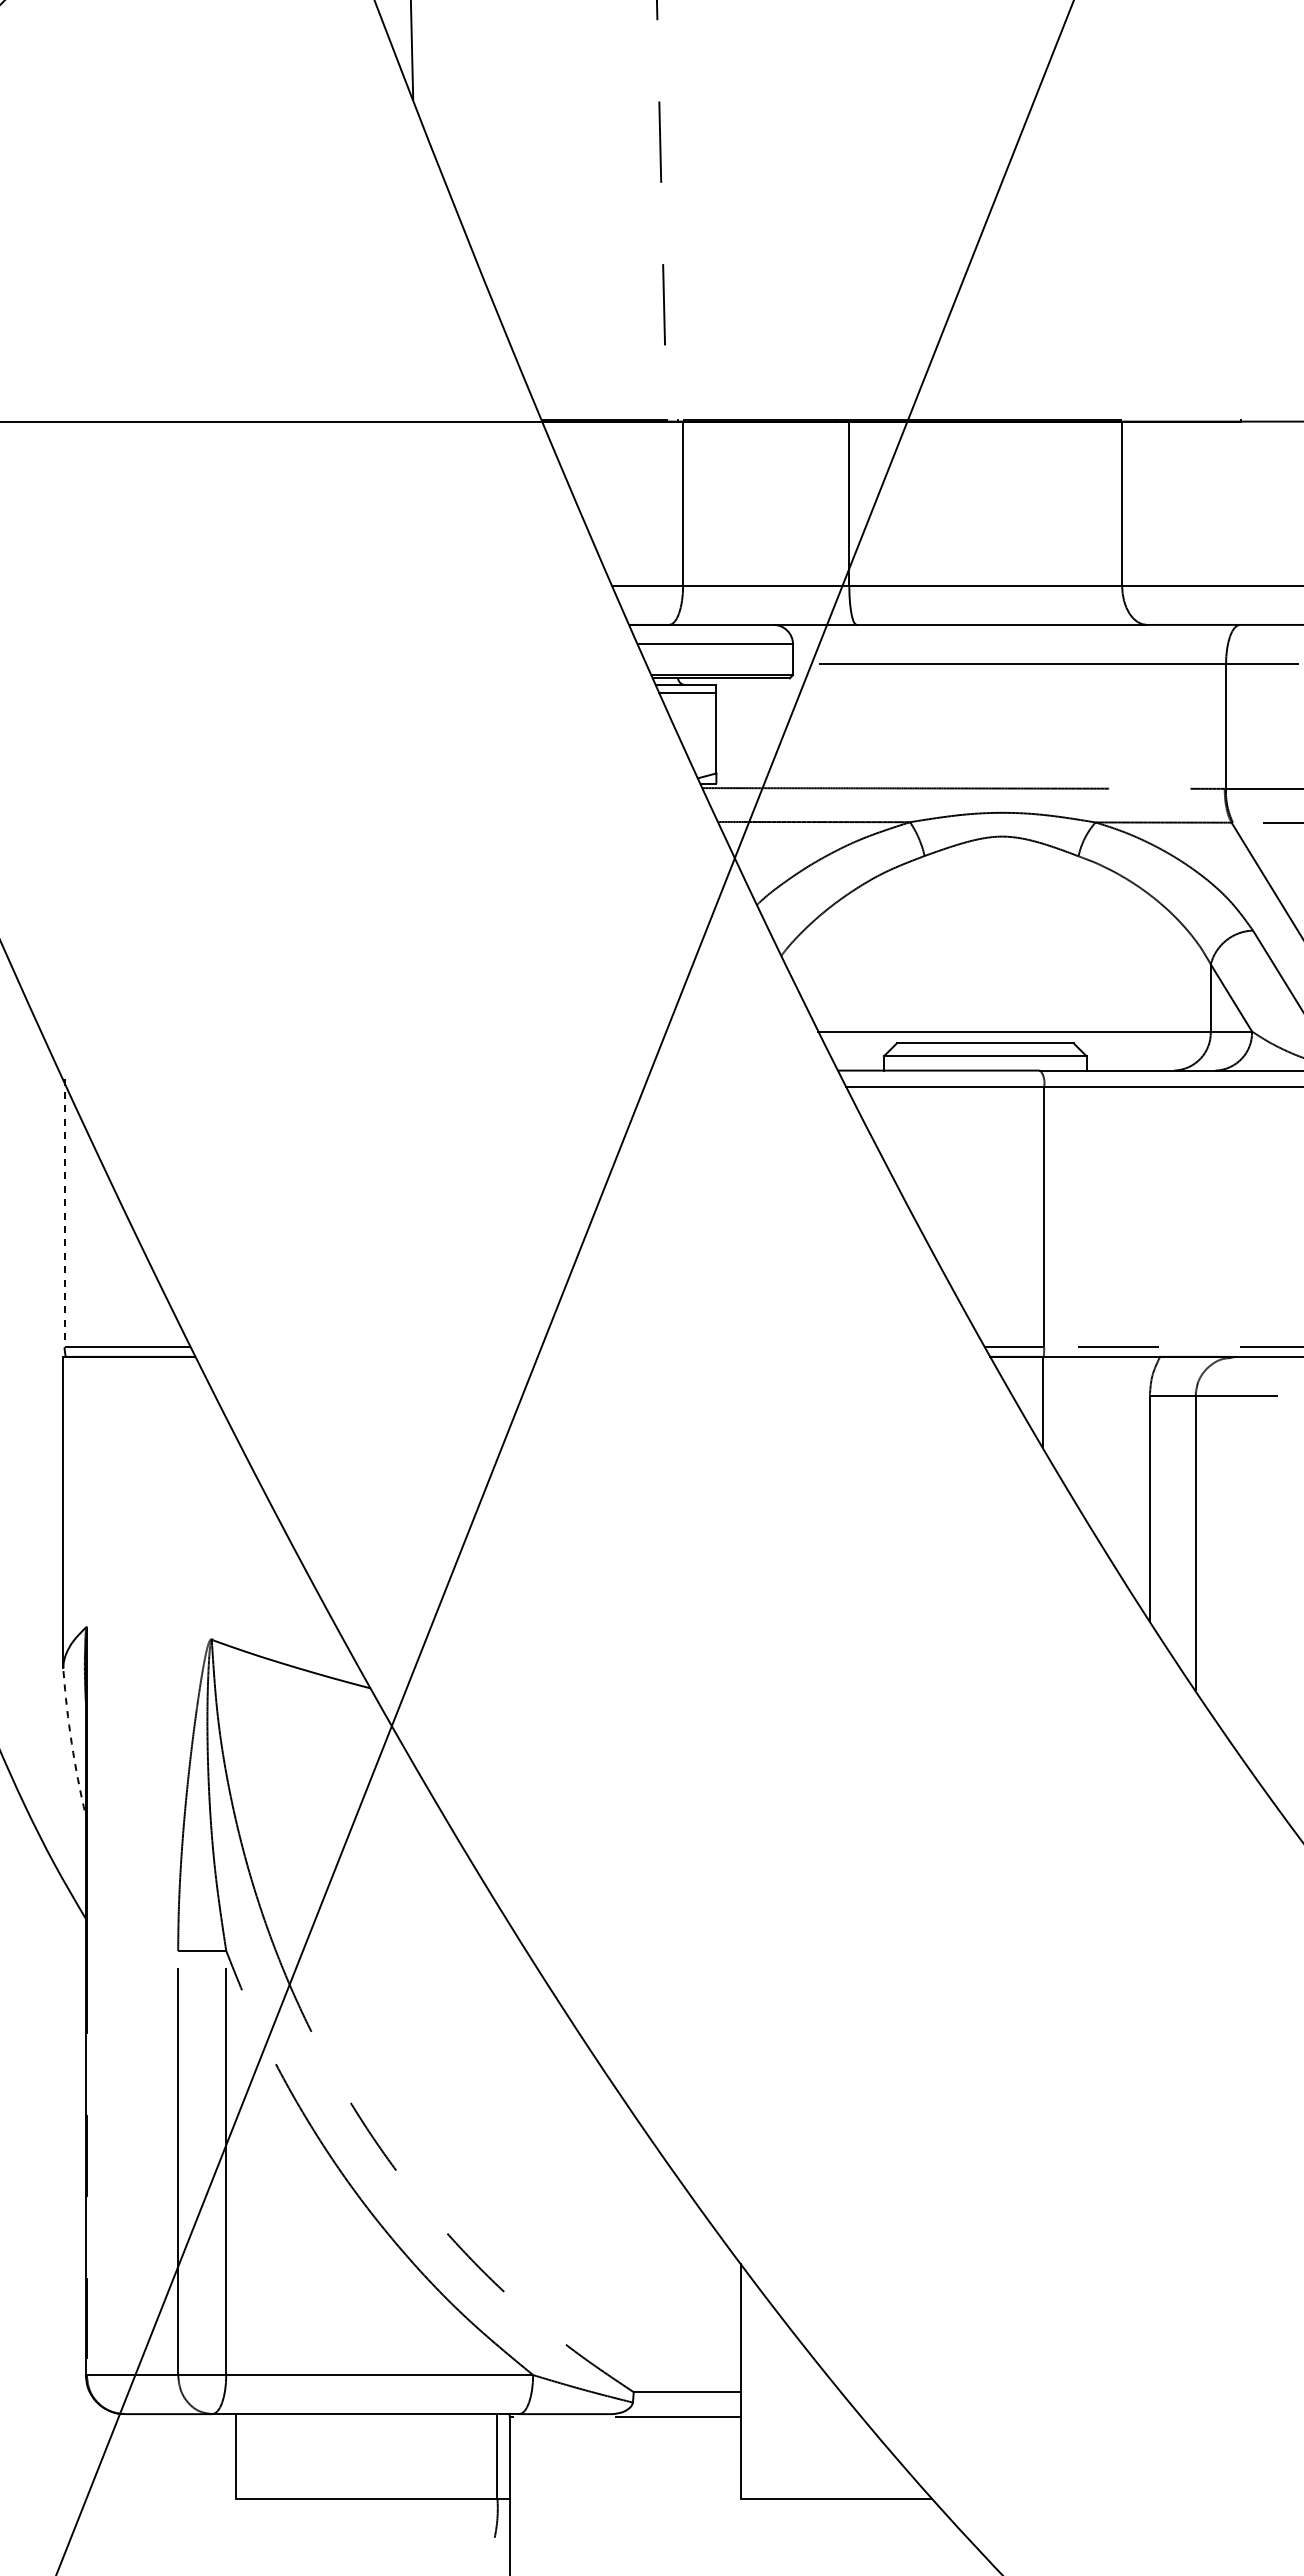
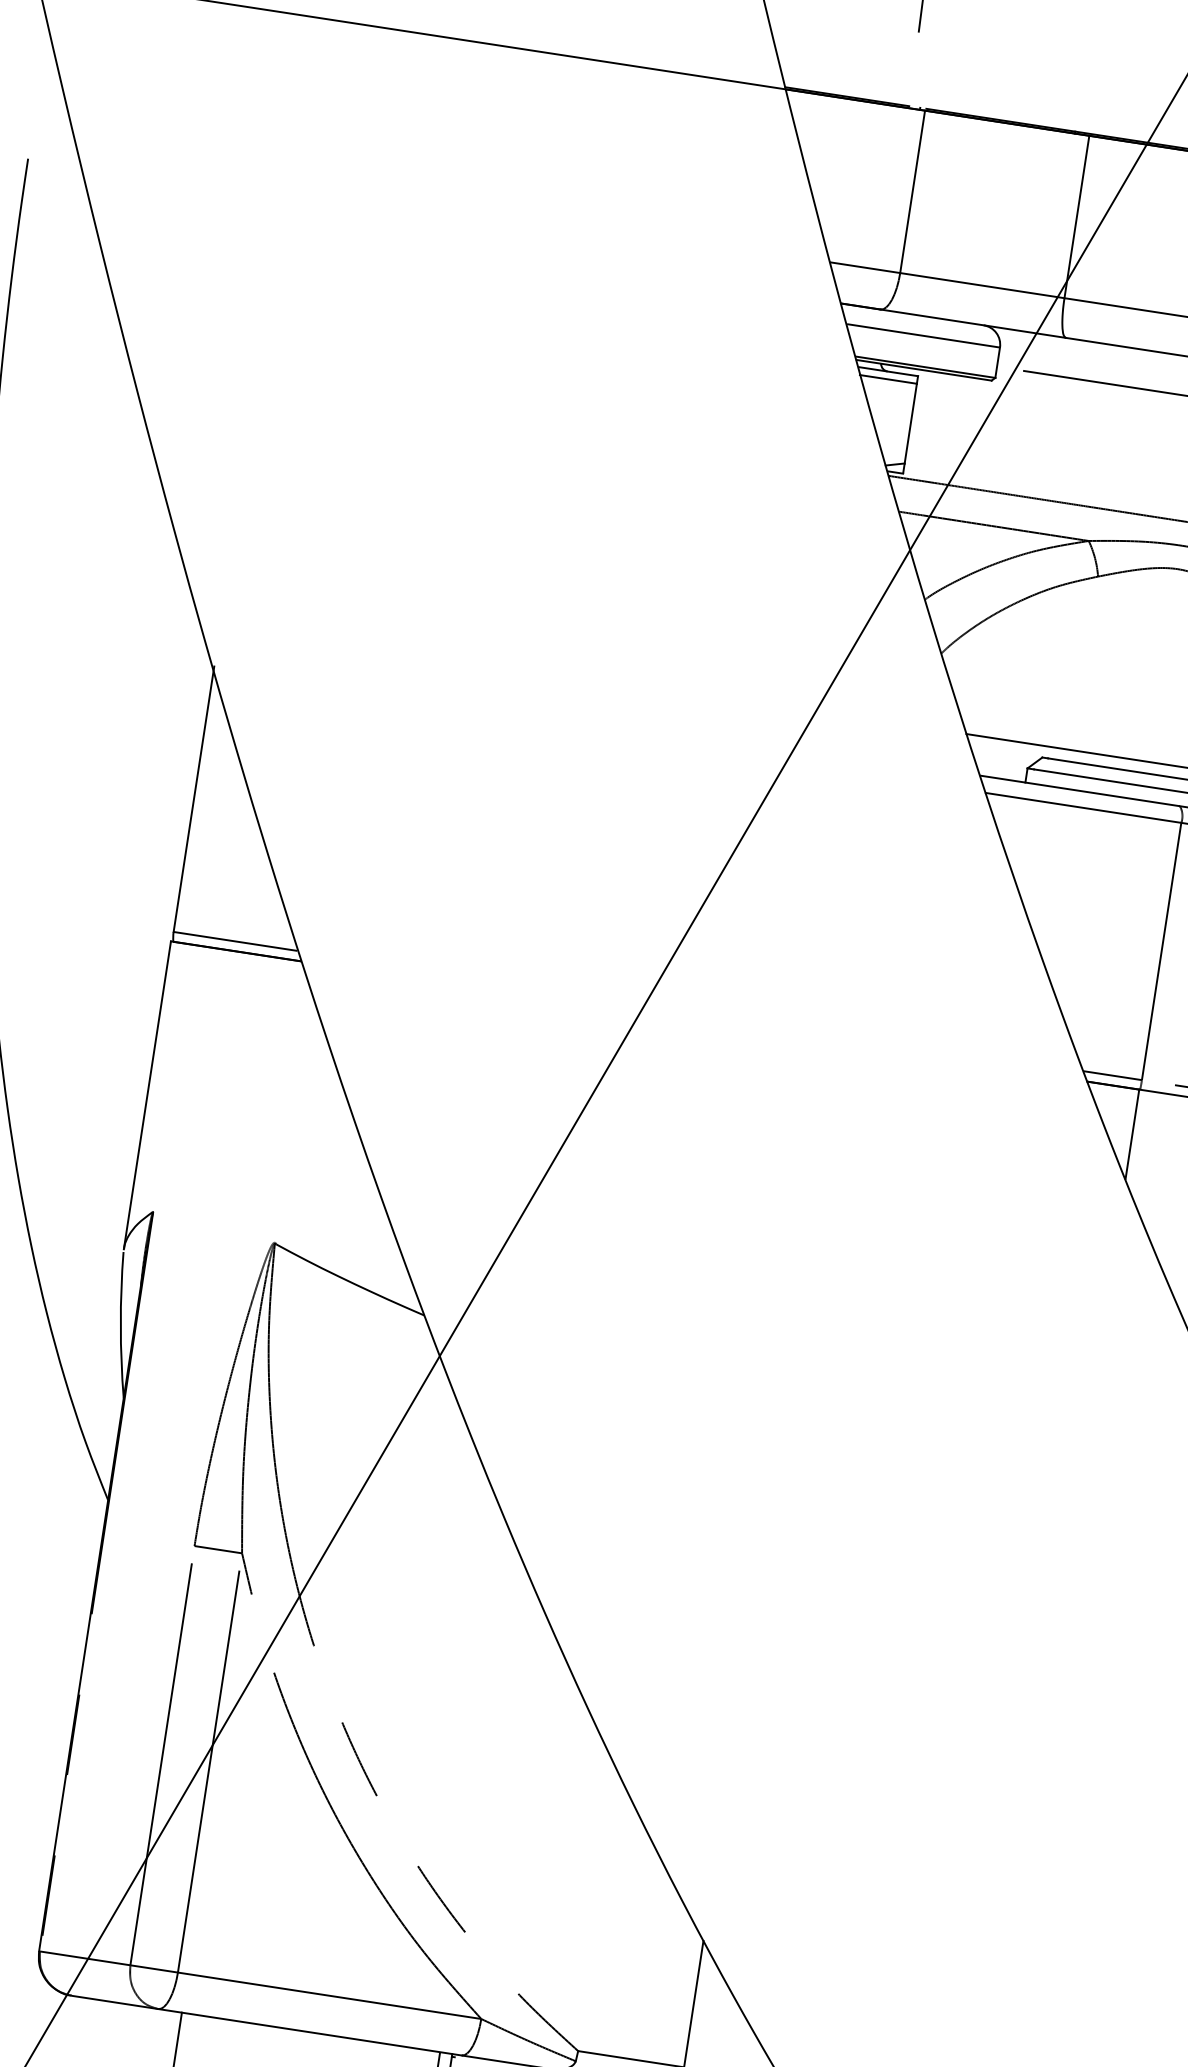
line: (64, 1213) -> (193, 799), dashed -> solid
arc: (71, 1743) -> (120, 1324), dashed -> solid

